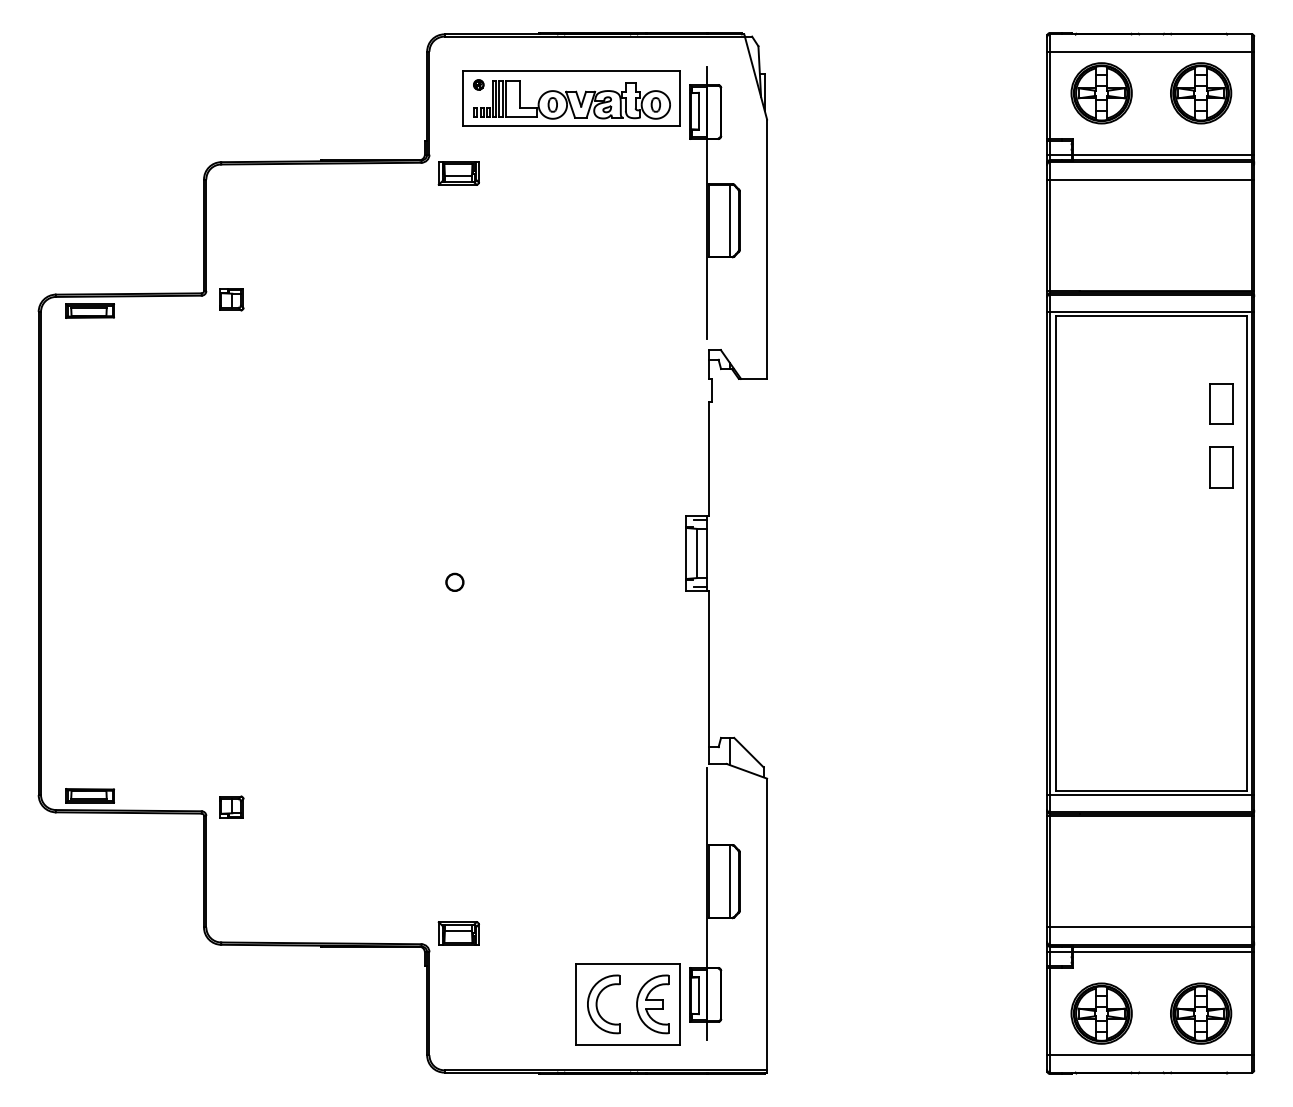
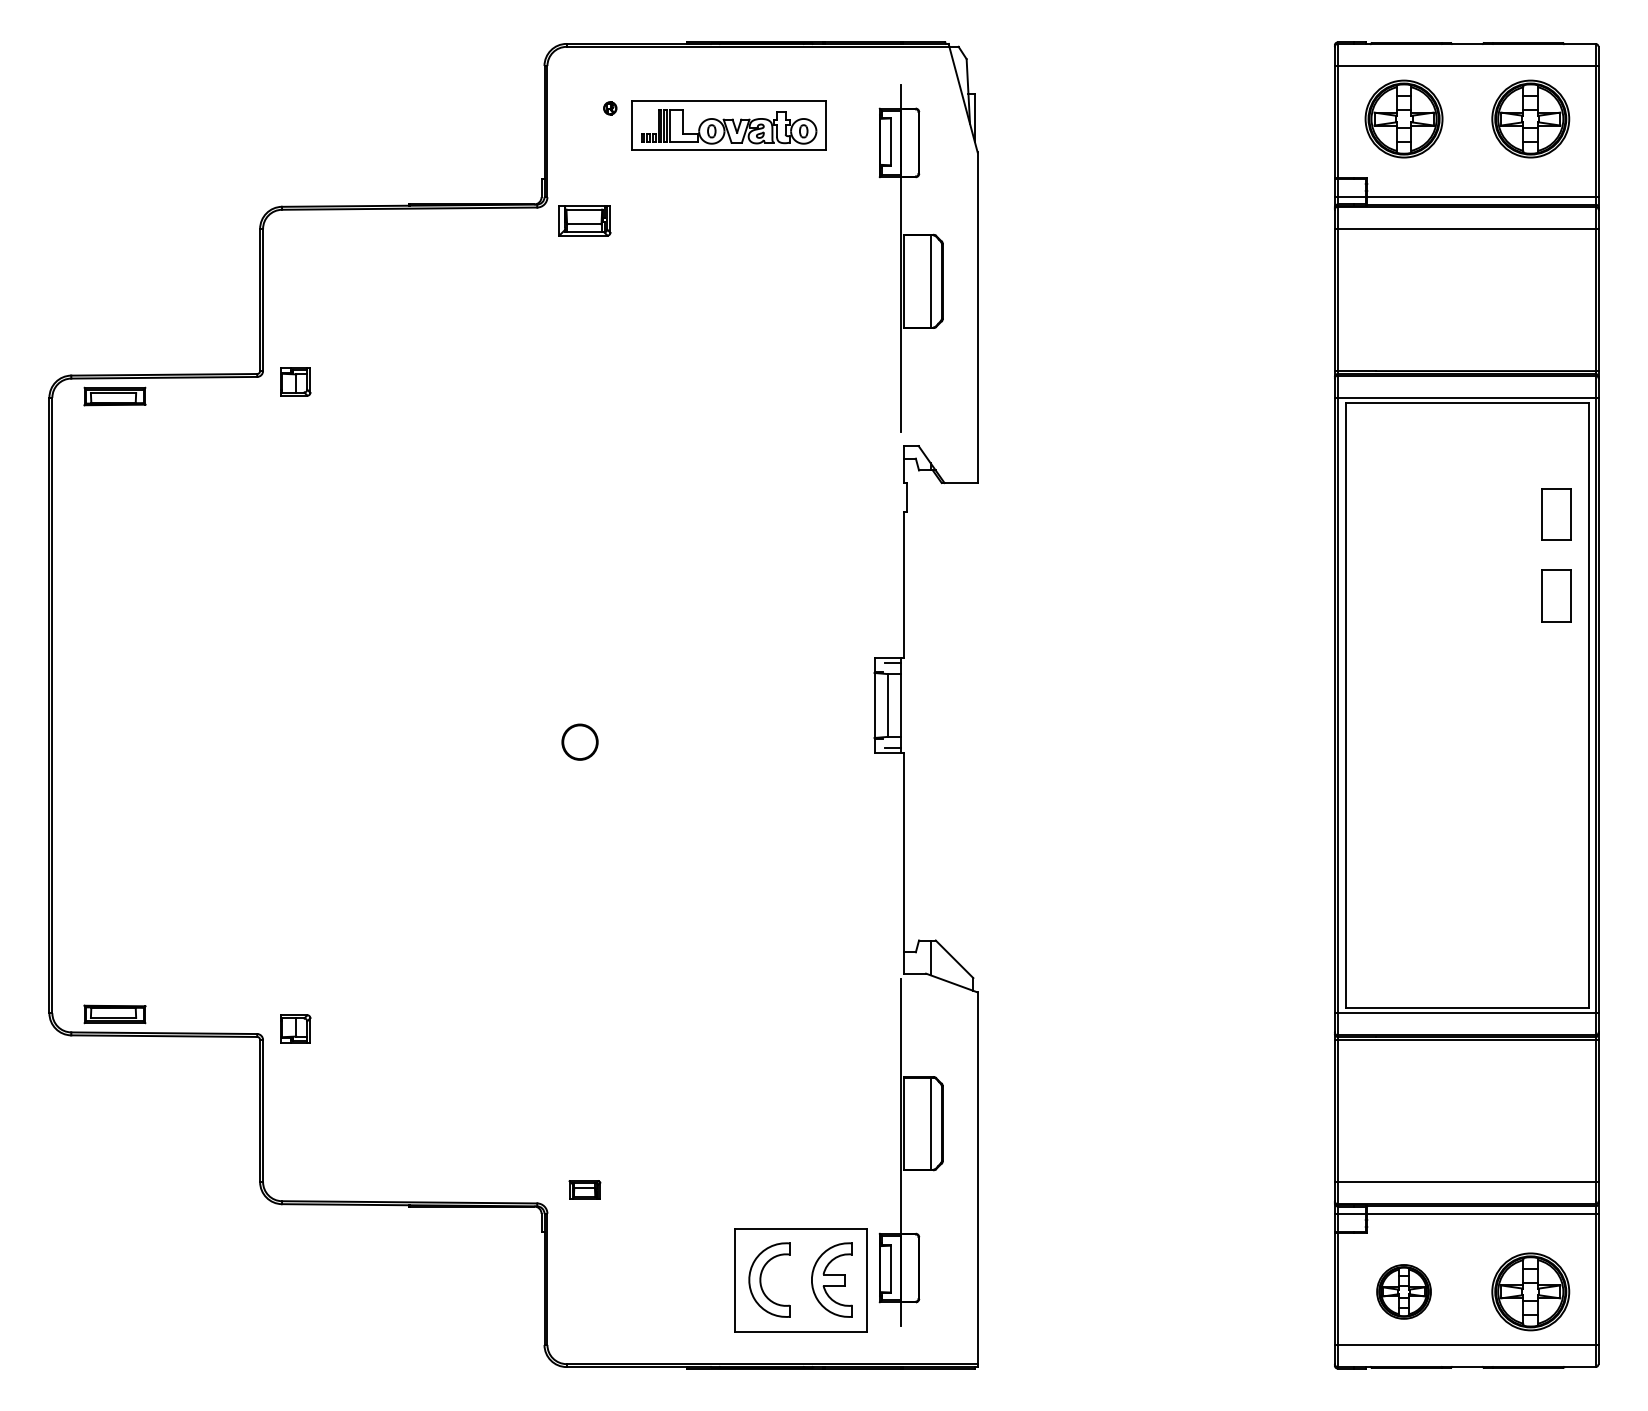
part: (571, 98) -> (728, 125), size x0.7
circle: (454, 582) -> (579, 742), size x1.6
part: (458, 933) -> (584, 1189), size x0.6
part: (1101, 1013) -> (1403, 1291), size x0.7

